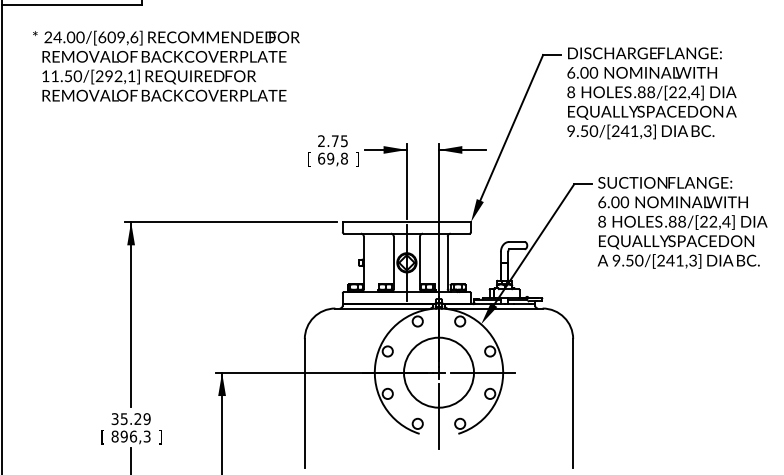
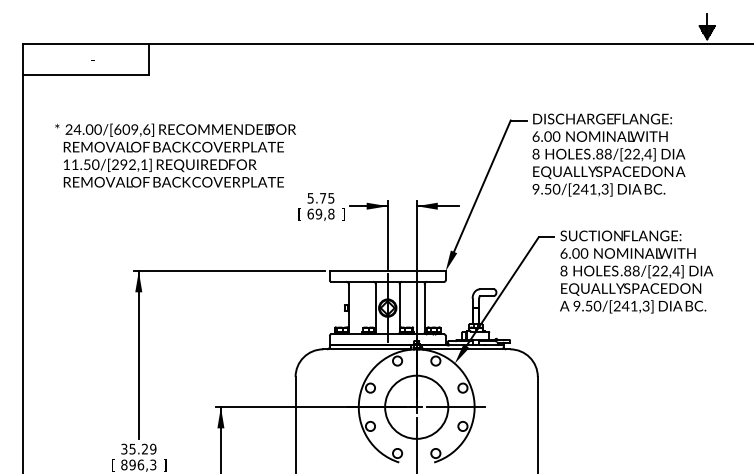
text: (166, 66) -> (175, 155), moved
text: (321, 141) -> (310, 198), 2.75 -> 5.75

